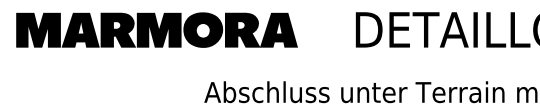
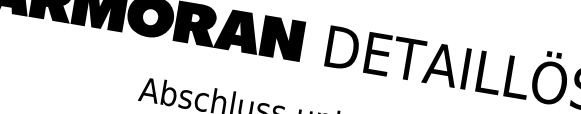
fill: (316, 29) -> (281, 37), added

